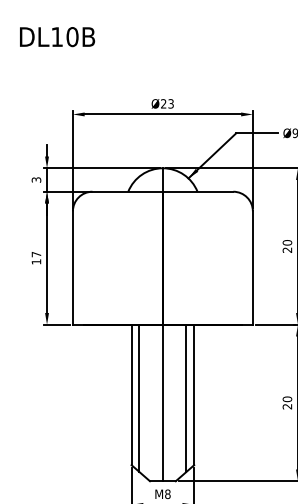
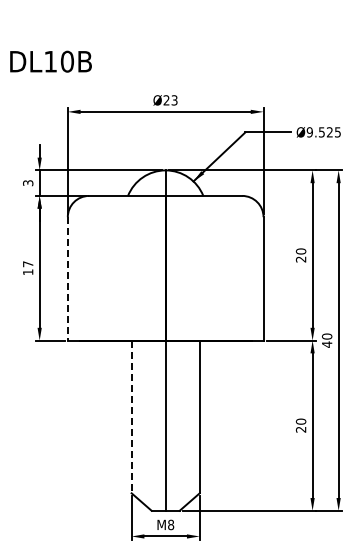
text: (56, 36) -> (50, 61), moved
line: (72, 267) -> (67, 278), solid -> dashed
line: (131, 395) -> (131, 417), solid -> dashed
line: (139, 398) -> (140, 420), removed
line: (186, 398) -> (191, 420), removed

